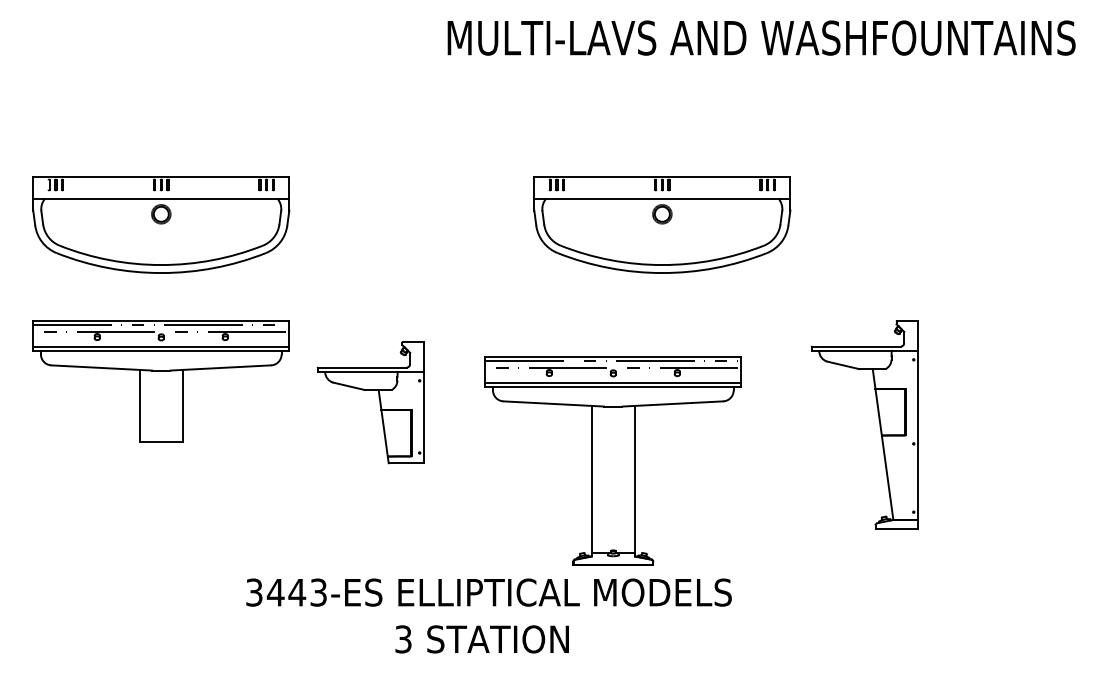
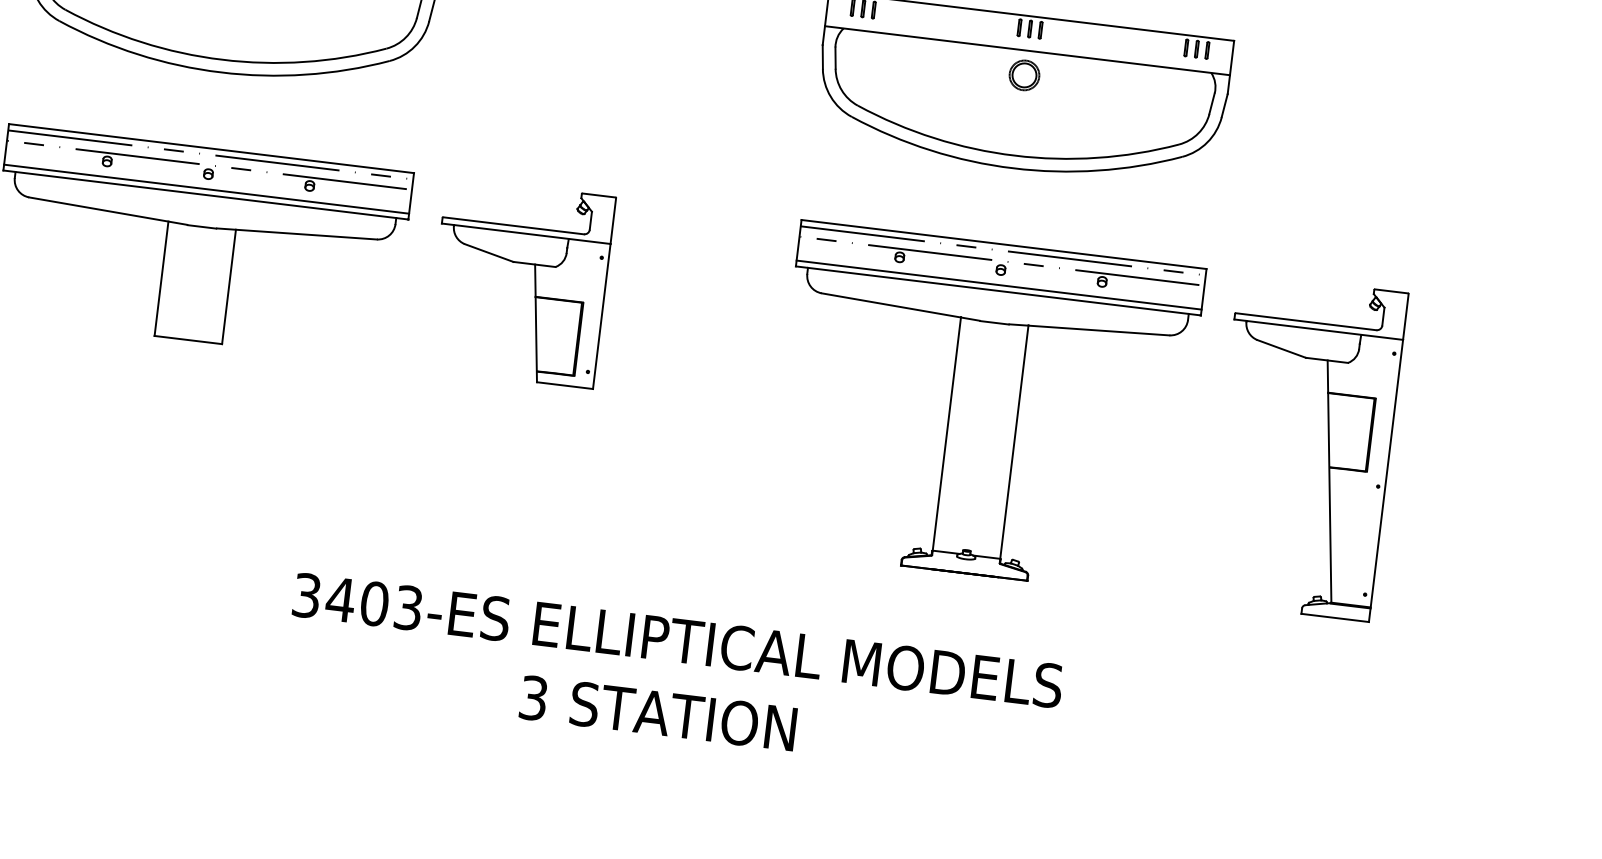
part: (378, 398) -> (533, 277), moved
part: (612, 460) -> (982, 407), moved
text: (297, 592) -> (375, 603), 3443-ES -> 3403-ES

